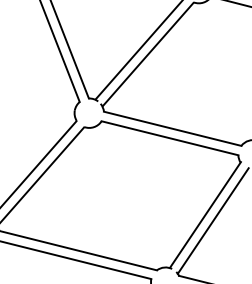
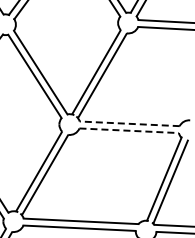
line: (172, 128) -> (129, 123), solid -> dashed
line: (170, 137) -> (129, 130), solid -> dashed

